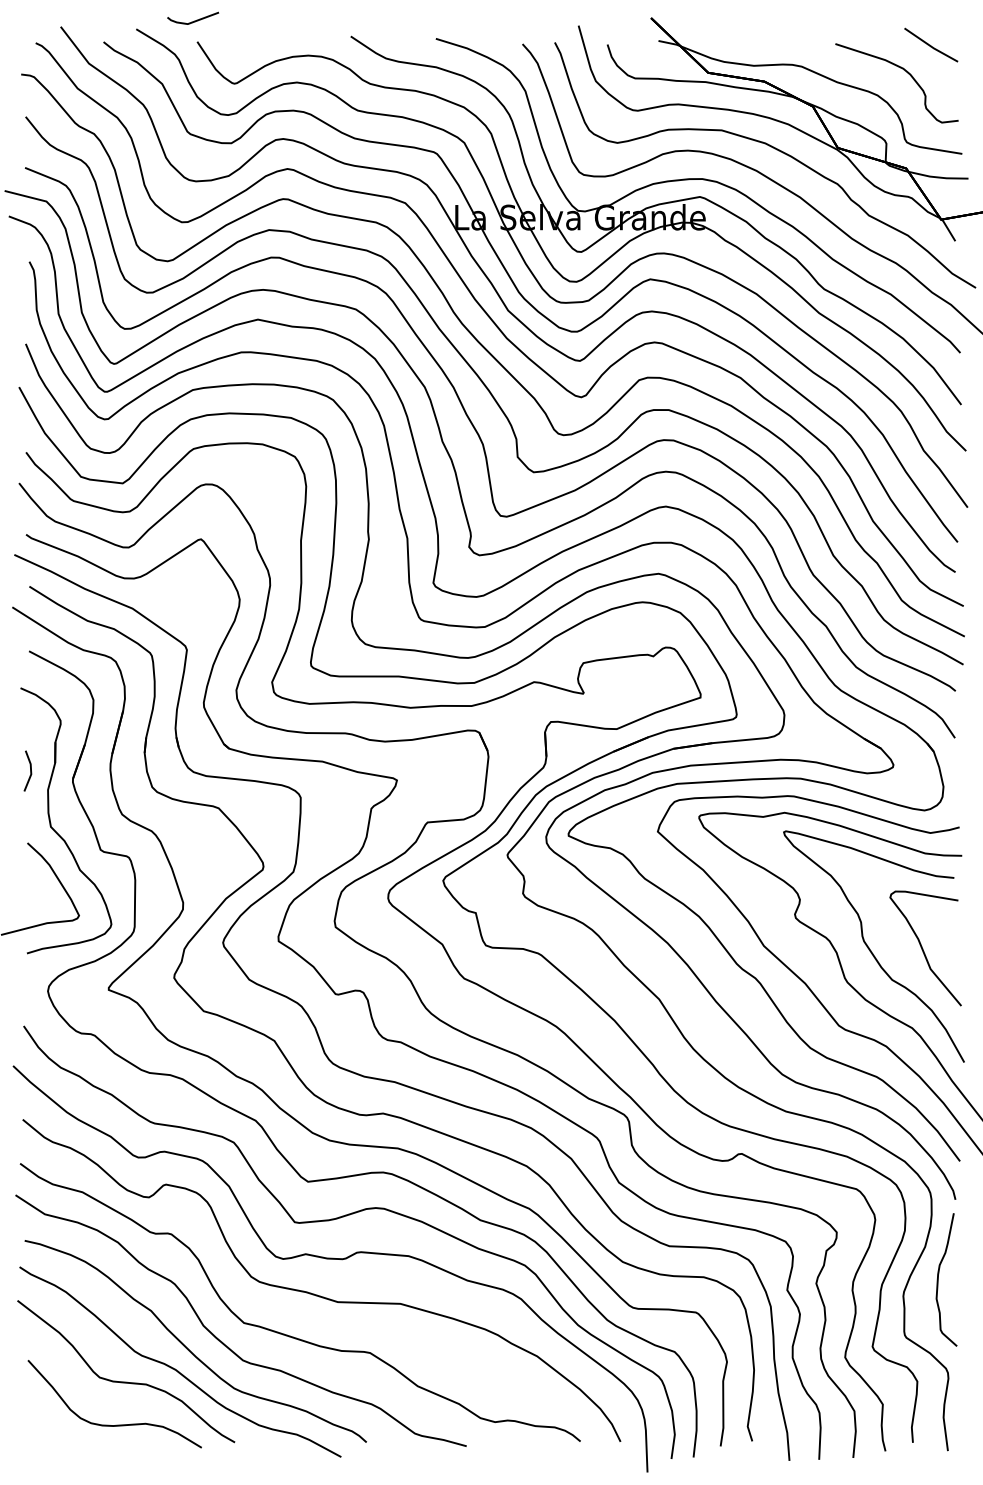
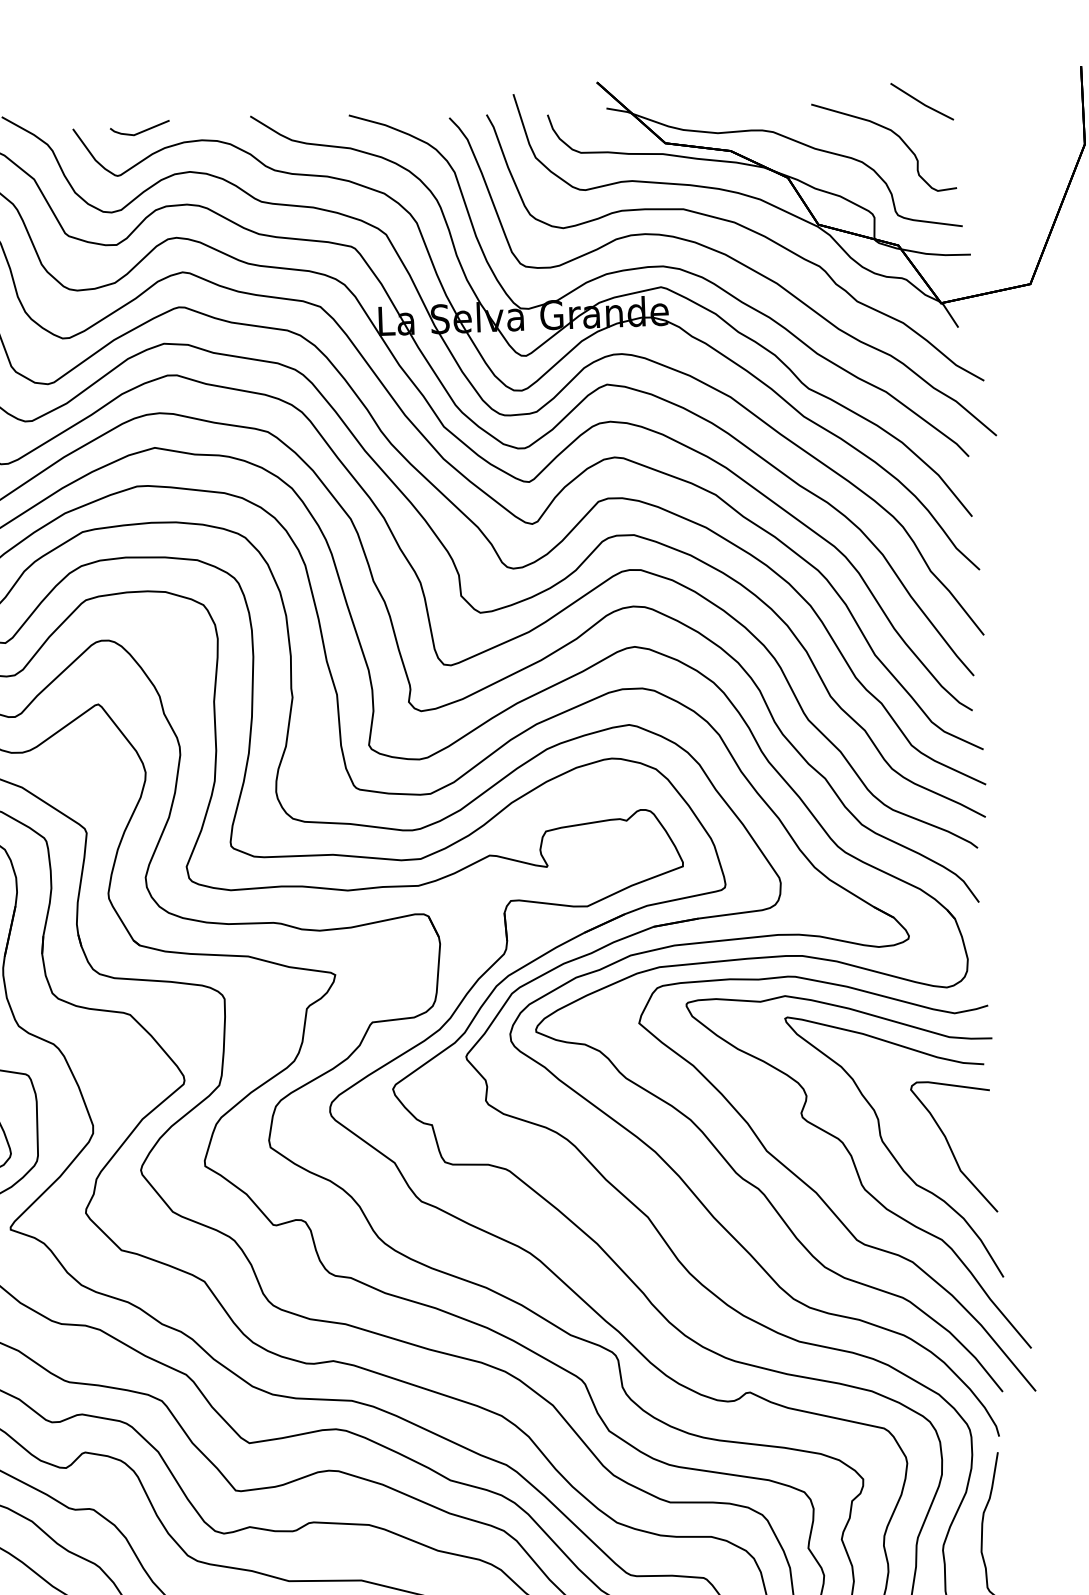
line: (194, 20) -> (141, 130), moved

